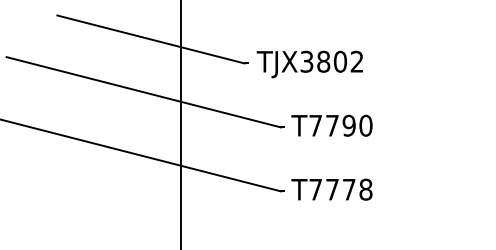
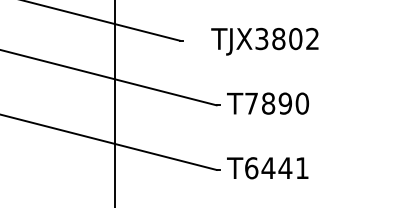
text: (309, 64) -> (264, 41), moved
text: (332, 125) -> (268, 103), T7790 -> T7890
text: (340, 189) -> (276, 168), T7778 -> T6441

